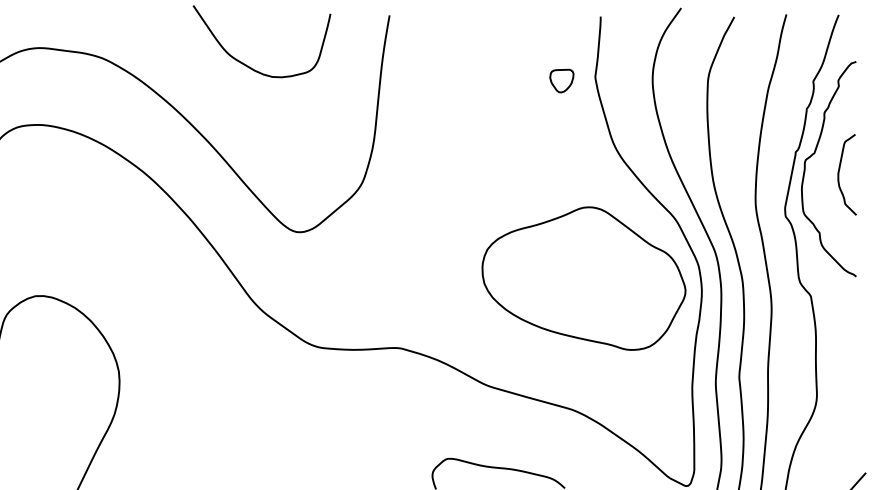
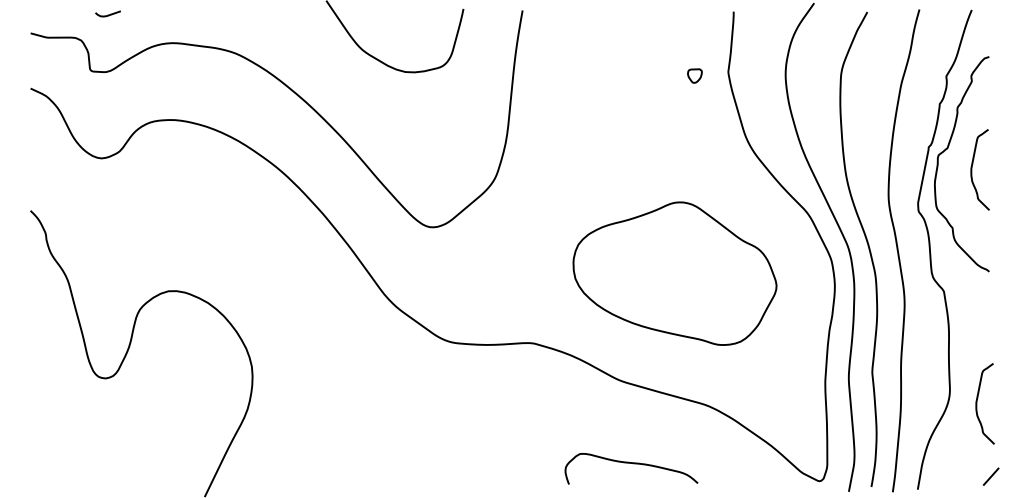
part: (561, 80) -> (694, 75), size x0.6
part: (583, 278) -> (674, 273), moved
curve: (844, 408) -> (977, 403), added

